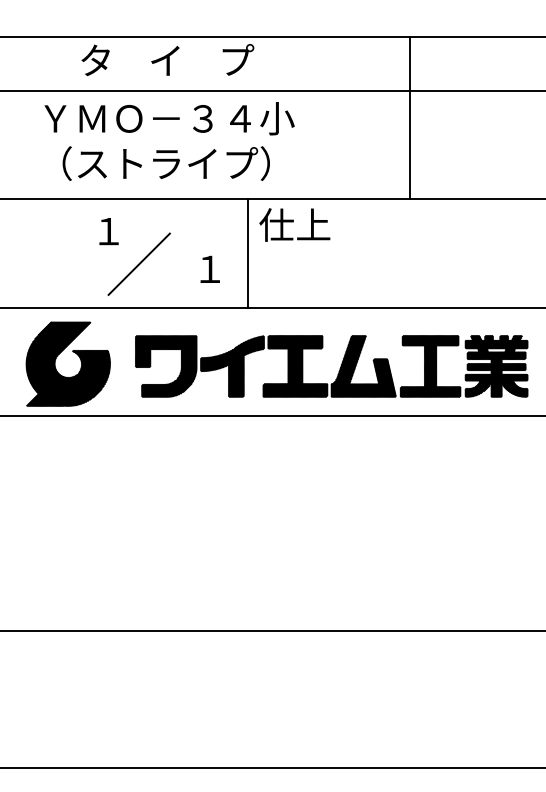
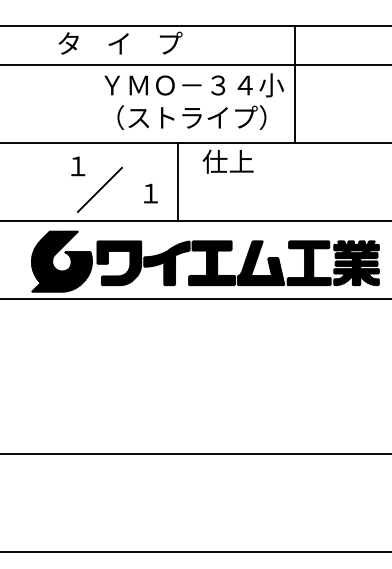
text: (169, 141) -> (194, 101), moved
text: (294, 224) -> (227, 161), moved
part: (56, 359) -> (53, 258), moved

